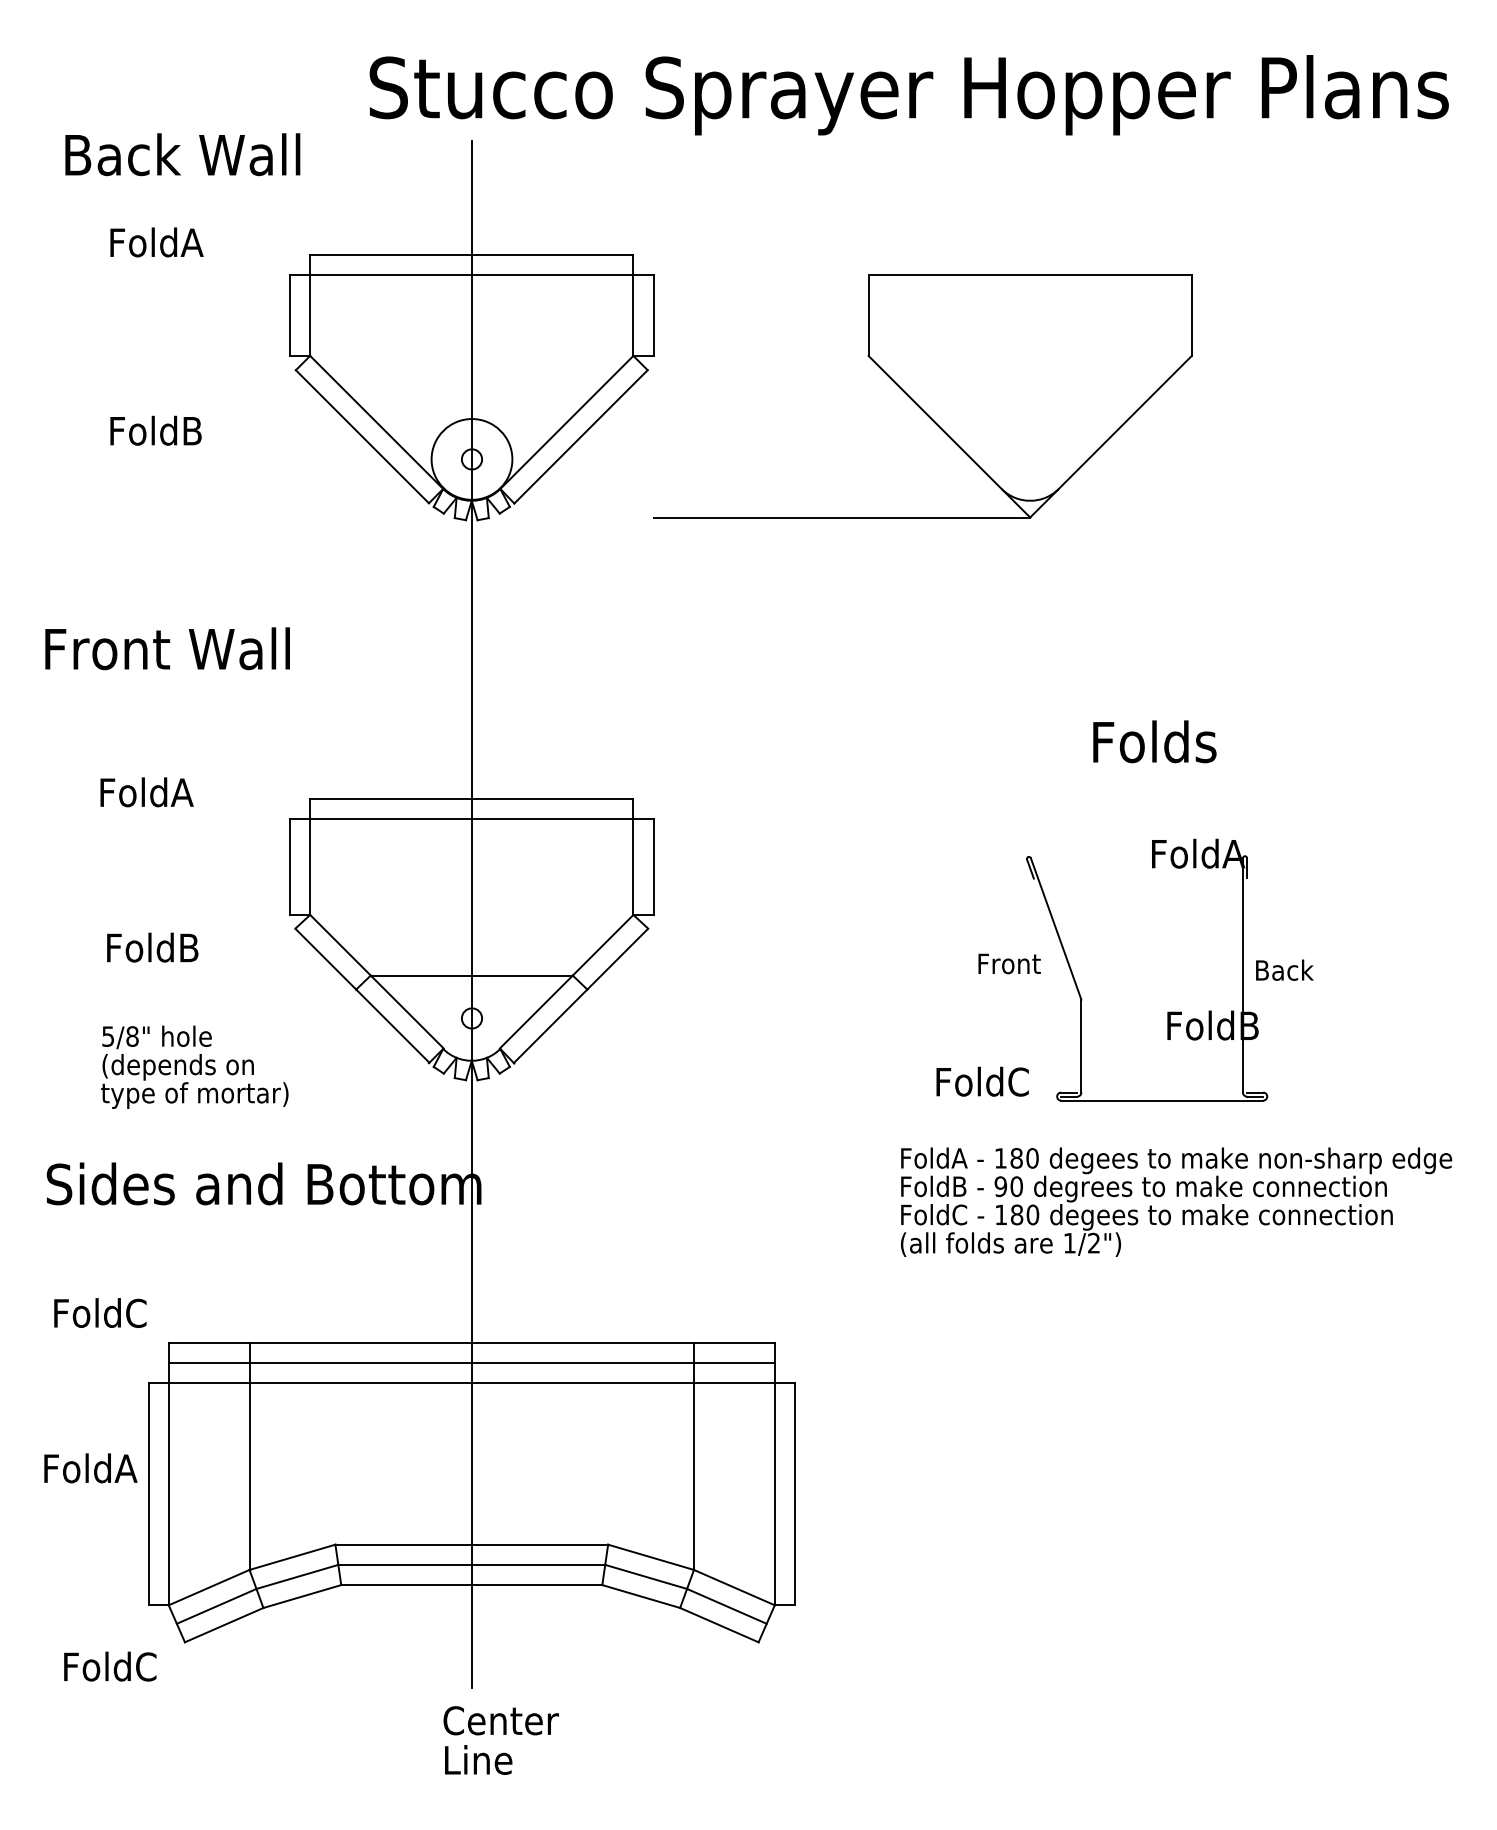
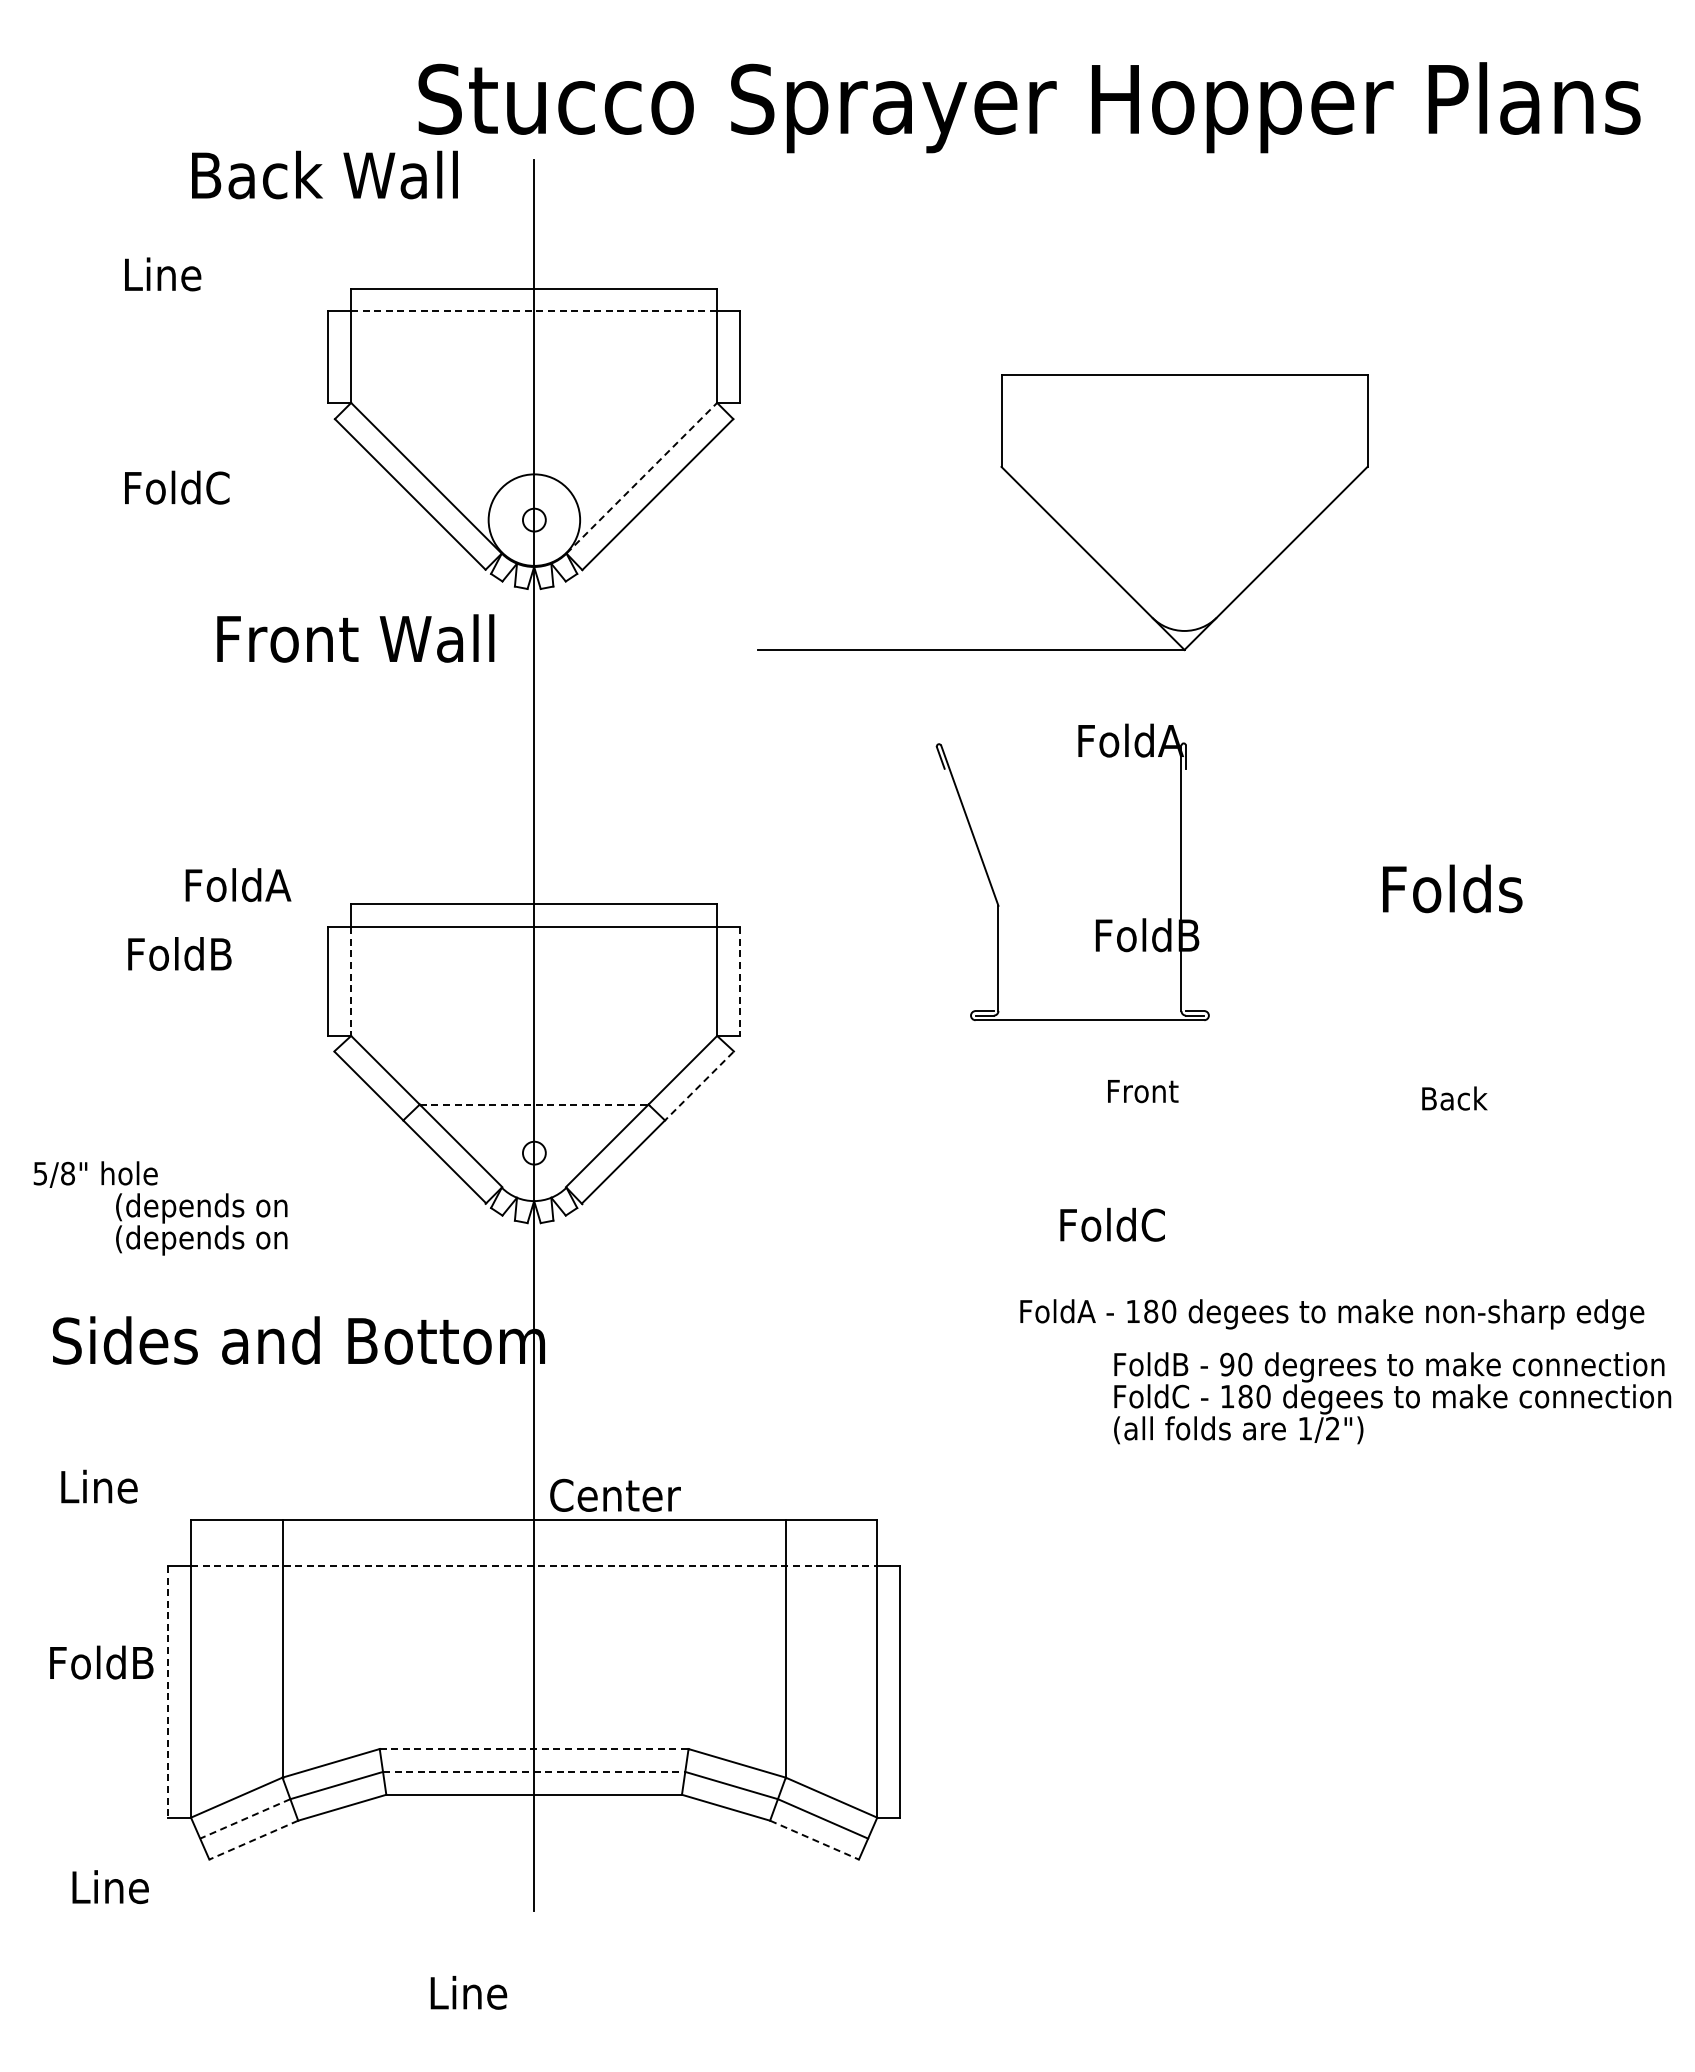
text: (182, 154) -> (324, 174), moved
text: (158, 242) -> (179, 274), FoldA -> Line
line: (472, 275) -> (534, 311), solid -> dashed
part: (922, 396) -> (1062, 512), moved
line: (566, 422) -> (641, 478), solid -> dashed
text: (192, 430) -> (217, 487), FoldB -> FoldC
text: (167, 648) -> (355, 638), moved
text: (1154, 741) -> (1452, 888), moved
text: (147, 791) -> (238, 884), moved
line: (310, 867) -> (351, 982), solid -> dashed
line: (654, 867) -> (740, 982), solid -> dashed
text: (152, 947) -> (179, 953), moved
line: (617, 959) -> (699, 1086), solid -> dashed
line: (472, 975) -> (534, 1104), solid -> dashed
part: (1167, 1011) -> (1096, 919), moved
text: (156, 1037) -> (95, 1174), moved
text: (194, 1095) -> (220, 1240), type of mortar) -> (depends on
text: (1146, 1216) -> (1392, 1398), moved
text: (102, 1312) -> (115, 1486), FoldC -> Line
line: (472, 1363) -> (534, 1543), removed
line: (472, 1383) -> (534, 1566), solid -> dashed
text: (125, 1468) -> (142, 1662), FoldA -> FoldB
line: (148, 1493) -> (168, 1691), solid -> dashed
line: (472, 1545) -> (534, 1749), solid -> dashed
line: (472, 1564) -> (534, 1771), solid -> dashed
line: (215, 1606) -> (244, 1819), solid -> dashed
line: (223, 1625) -> (253, 1840), solid -> dashed
line: (719, 1625) -> (814, 1840), solid -> dashed
text: (111, 1666) -> (126, 1887), FoldC -> Line
text: (501, 1719) -> (615, 1494), moved
text: (478, 1759) -> (468, 1992), moved

